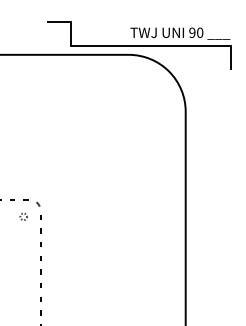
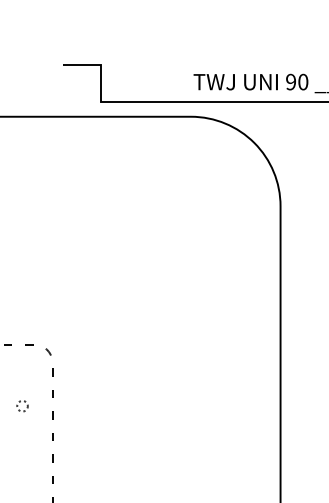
circle: (23, 216) -> (22, 405), moved

